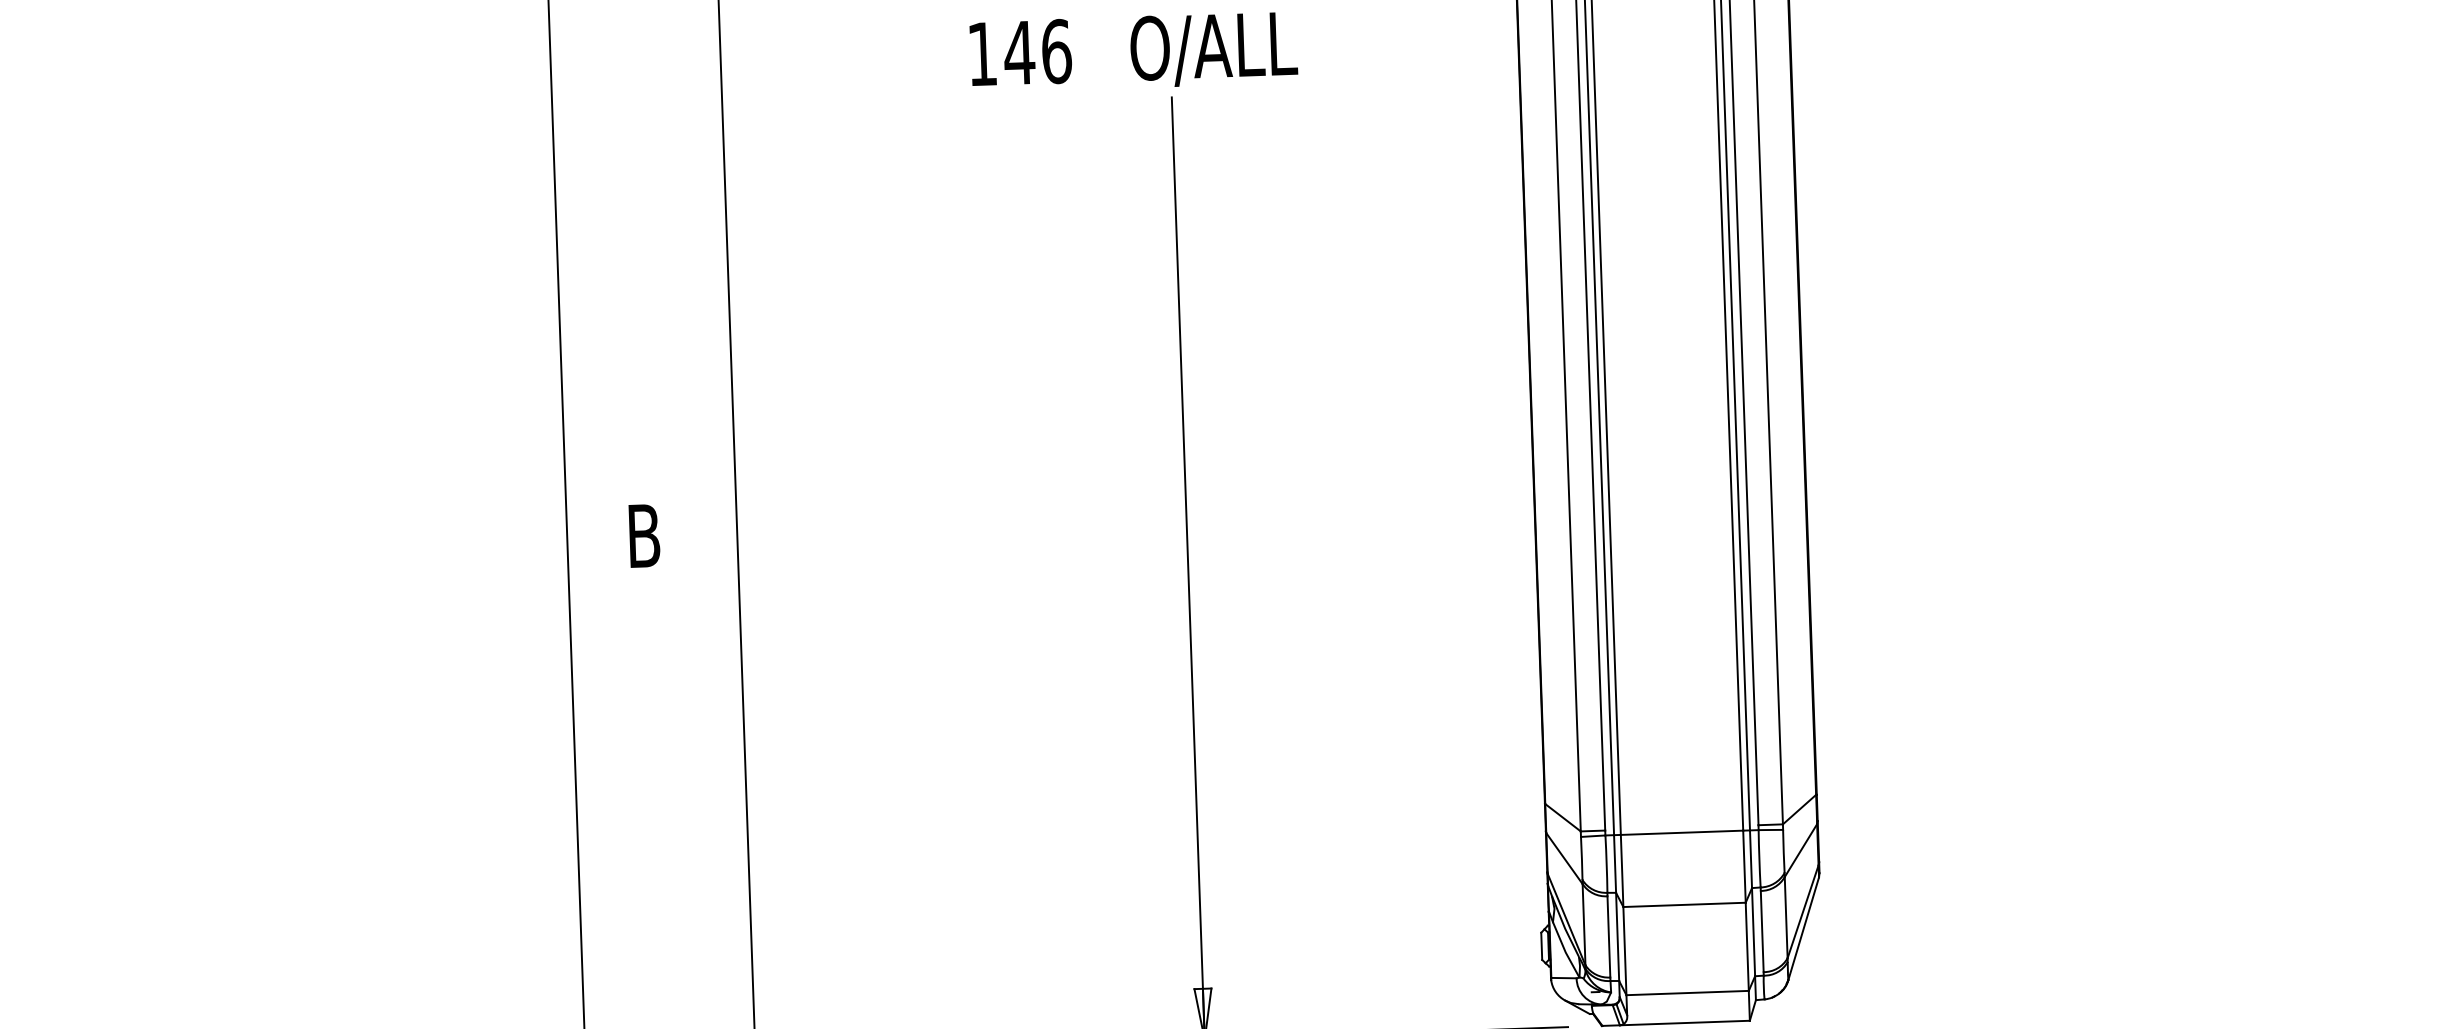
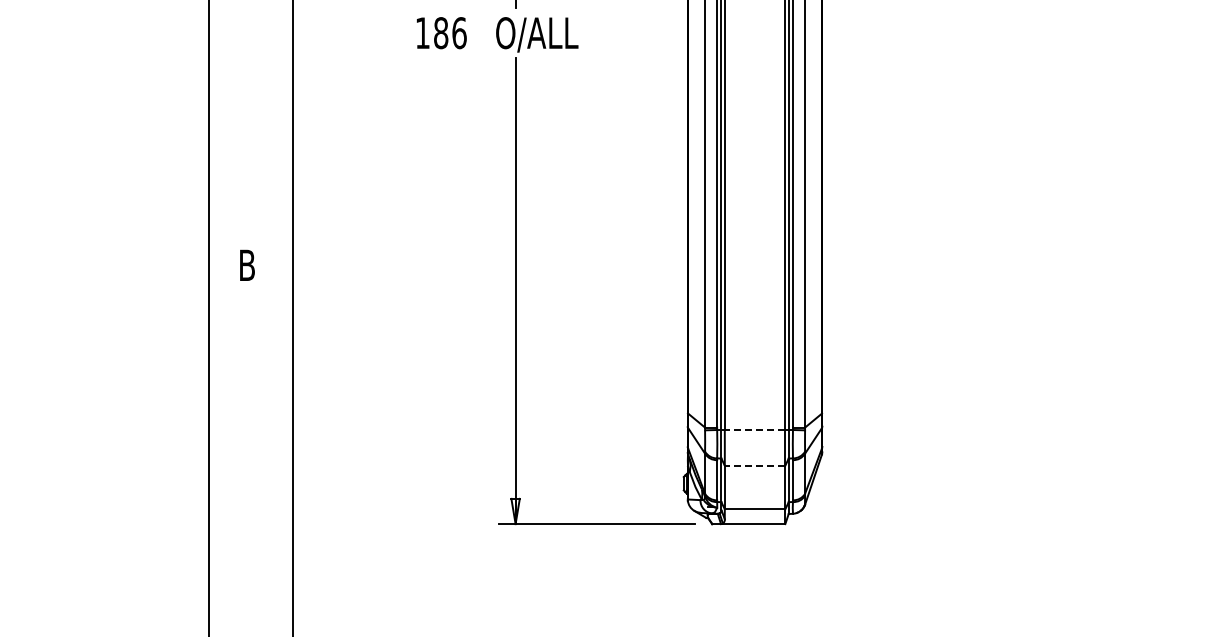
text: (1018, 53) -> (440, 33), 146 -> 186
line: (1680, 833) -> (754, 430), solid -> dashed
line: (1683, 904) -> (754, 465), solid -> dashed

